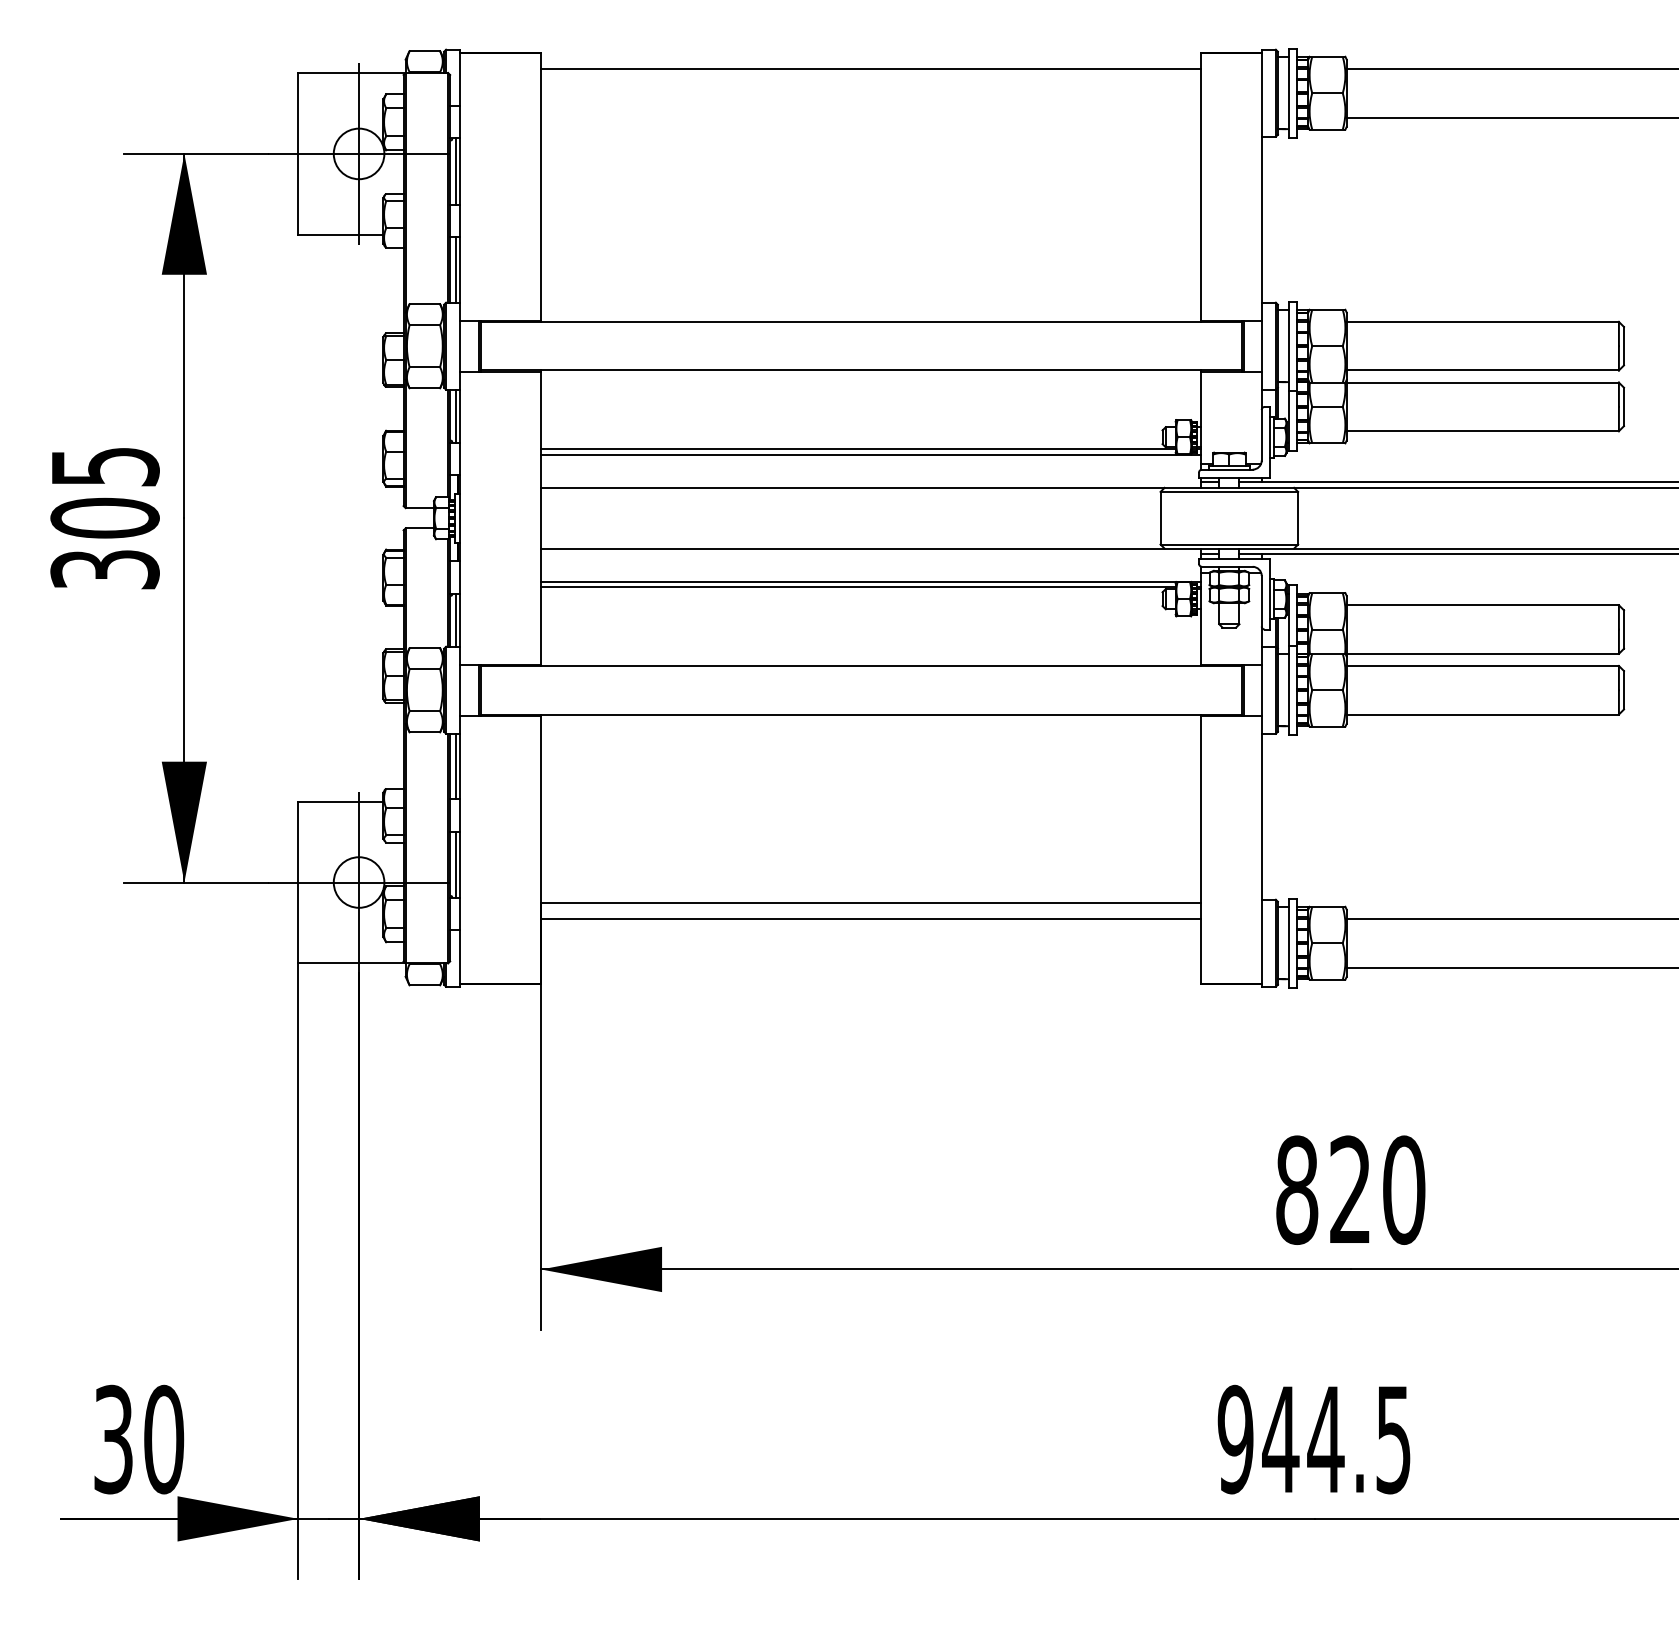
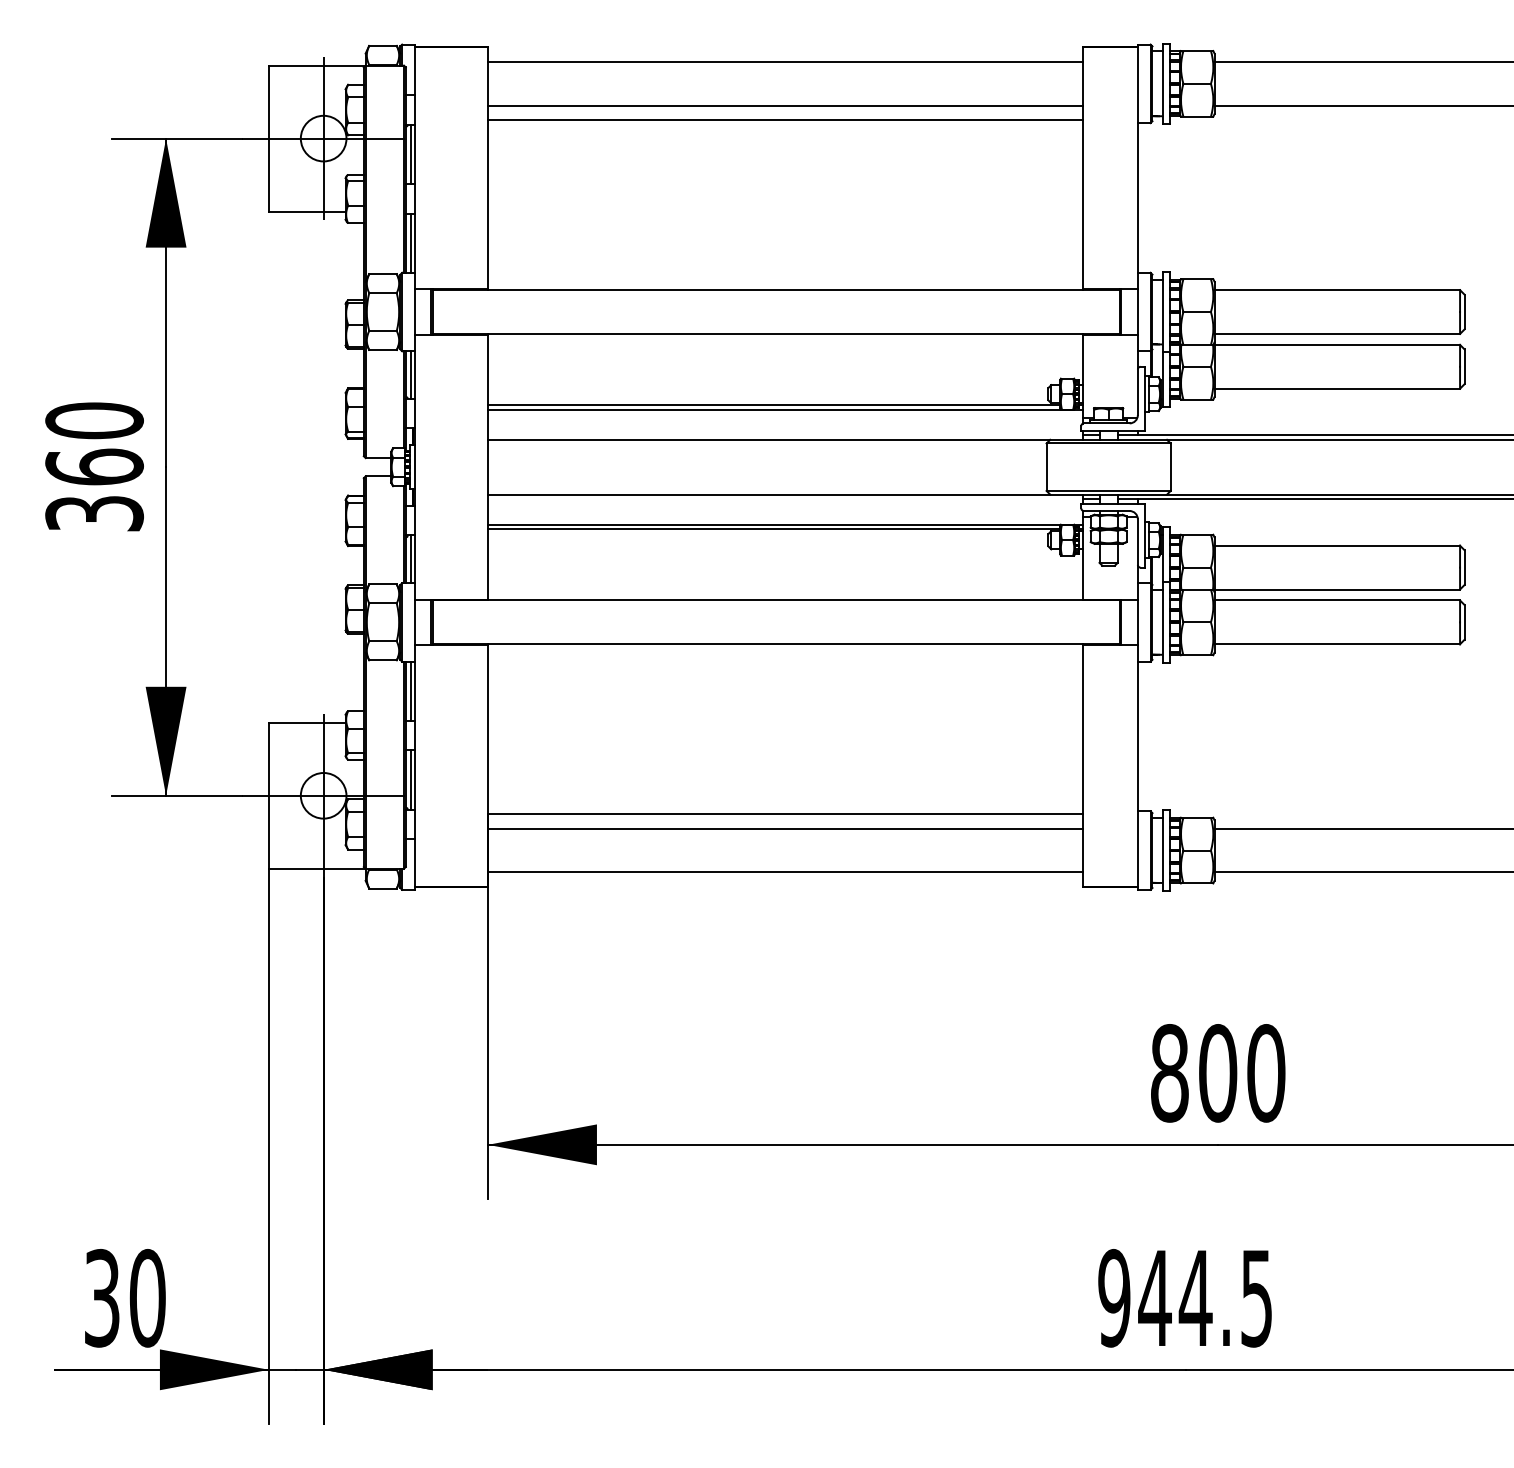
line: (871, 117) -> (785, 105), added
line: (871, 133) -> (785, 120), added
text: (104, 492) -> (94, 444), 305 -> 360
line: (871, 967) -> (785, 872), added
text: (1350, 1189) -> (1217, 1072), 820 -> 800

